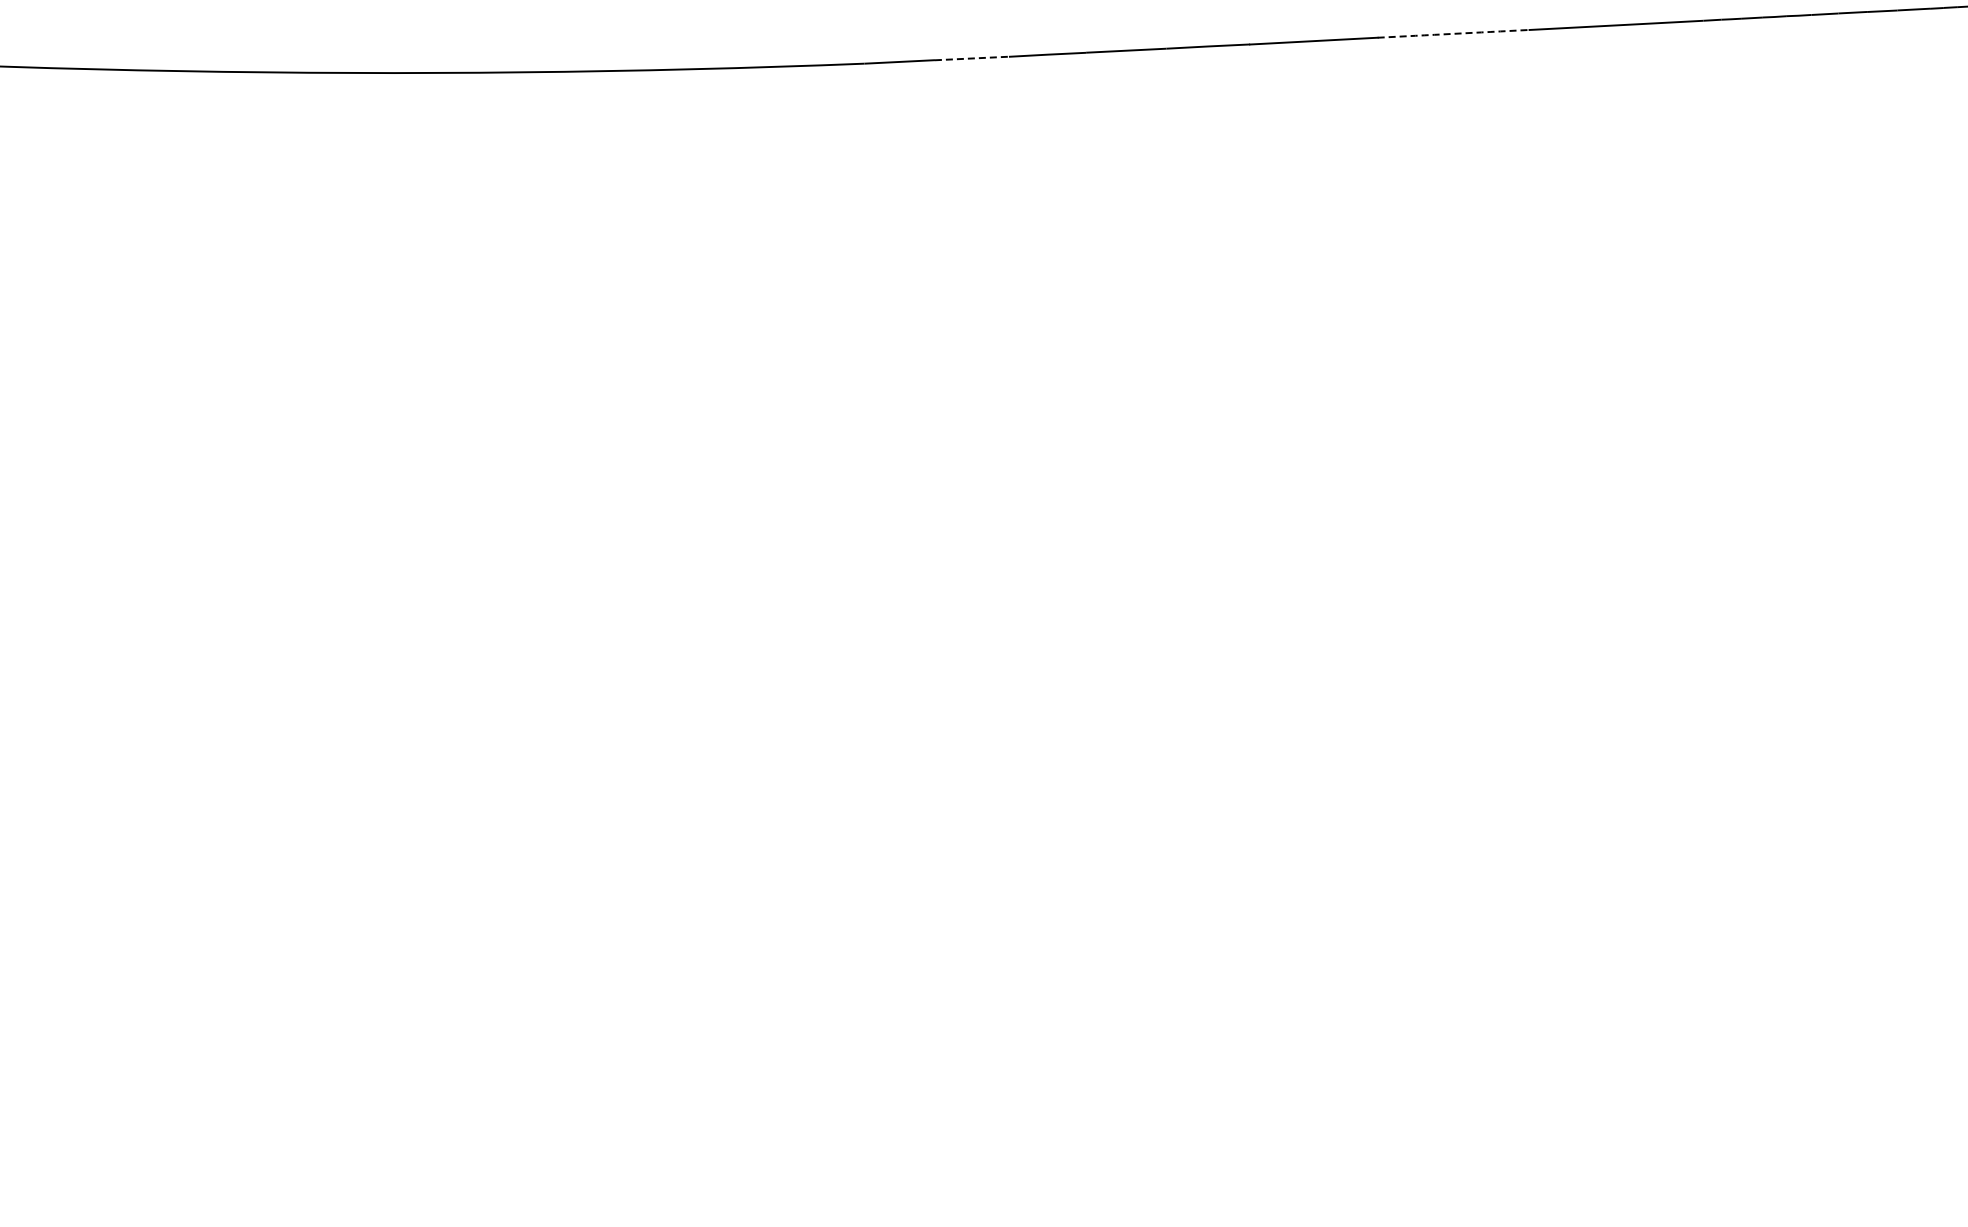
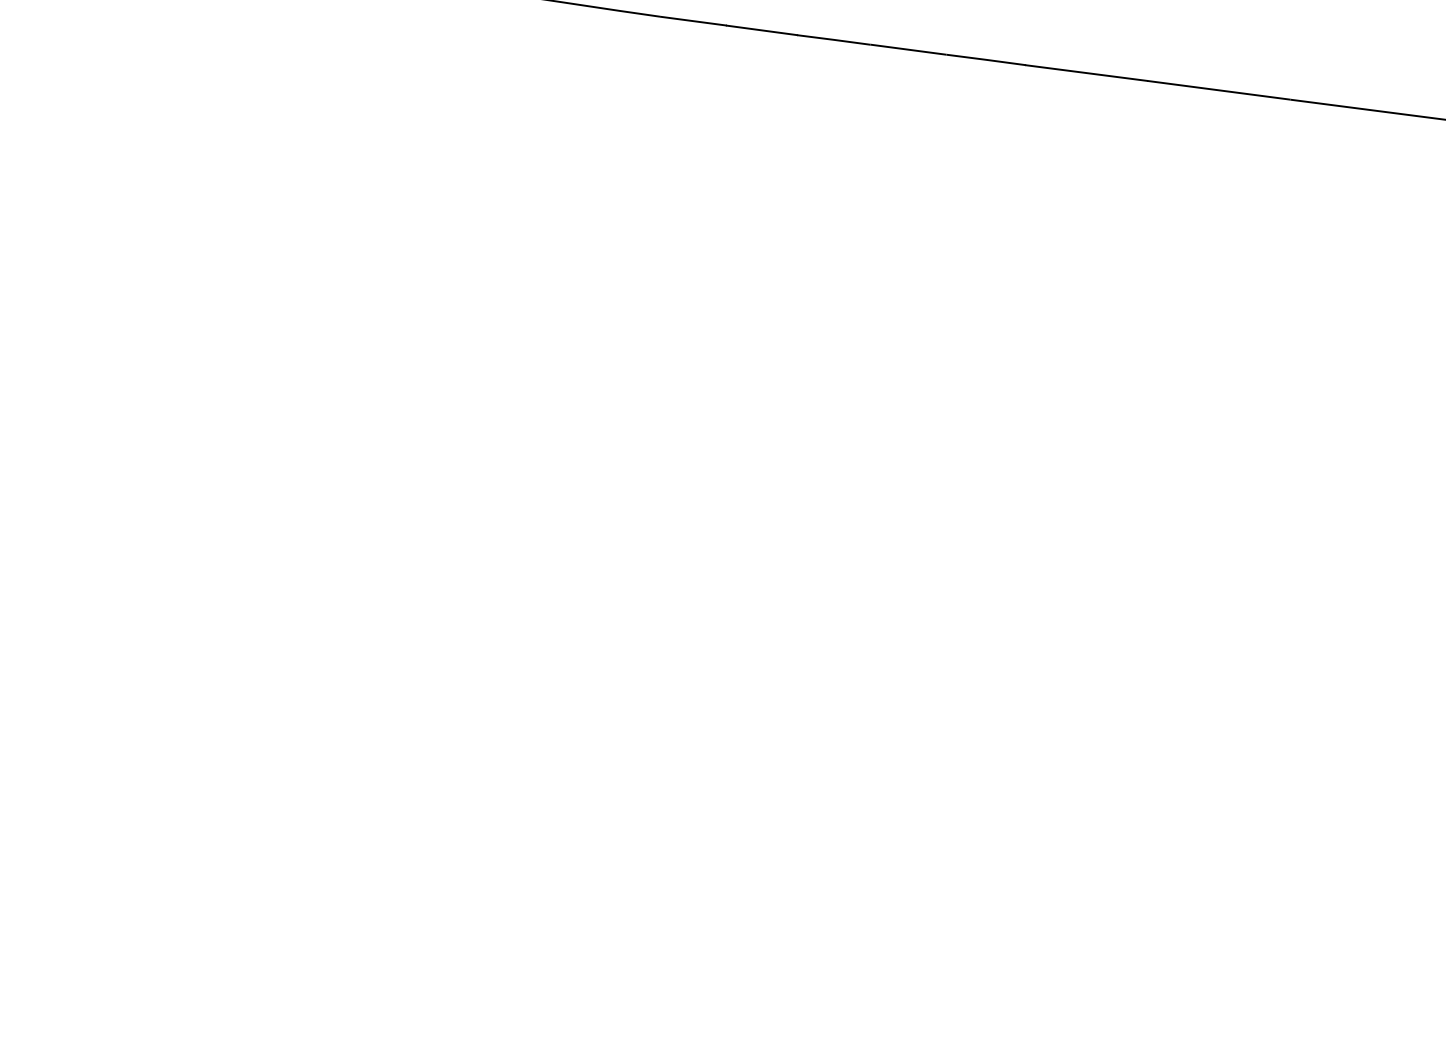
arc: (1453, 33) -> (1219, 90), dashed -> solid
line: (972, 58) -> (762, 30), dashed -> solid

